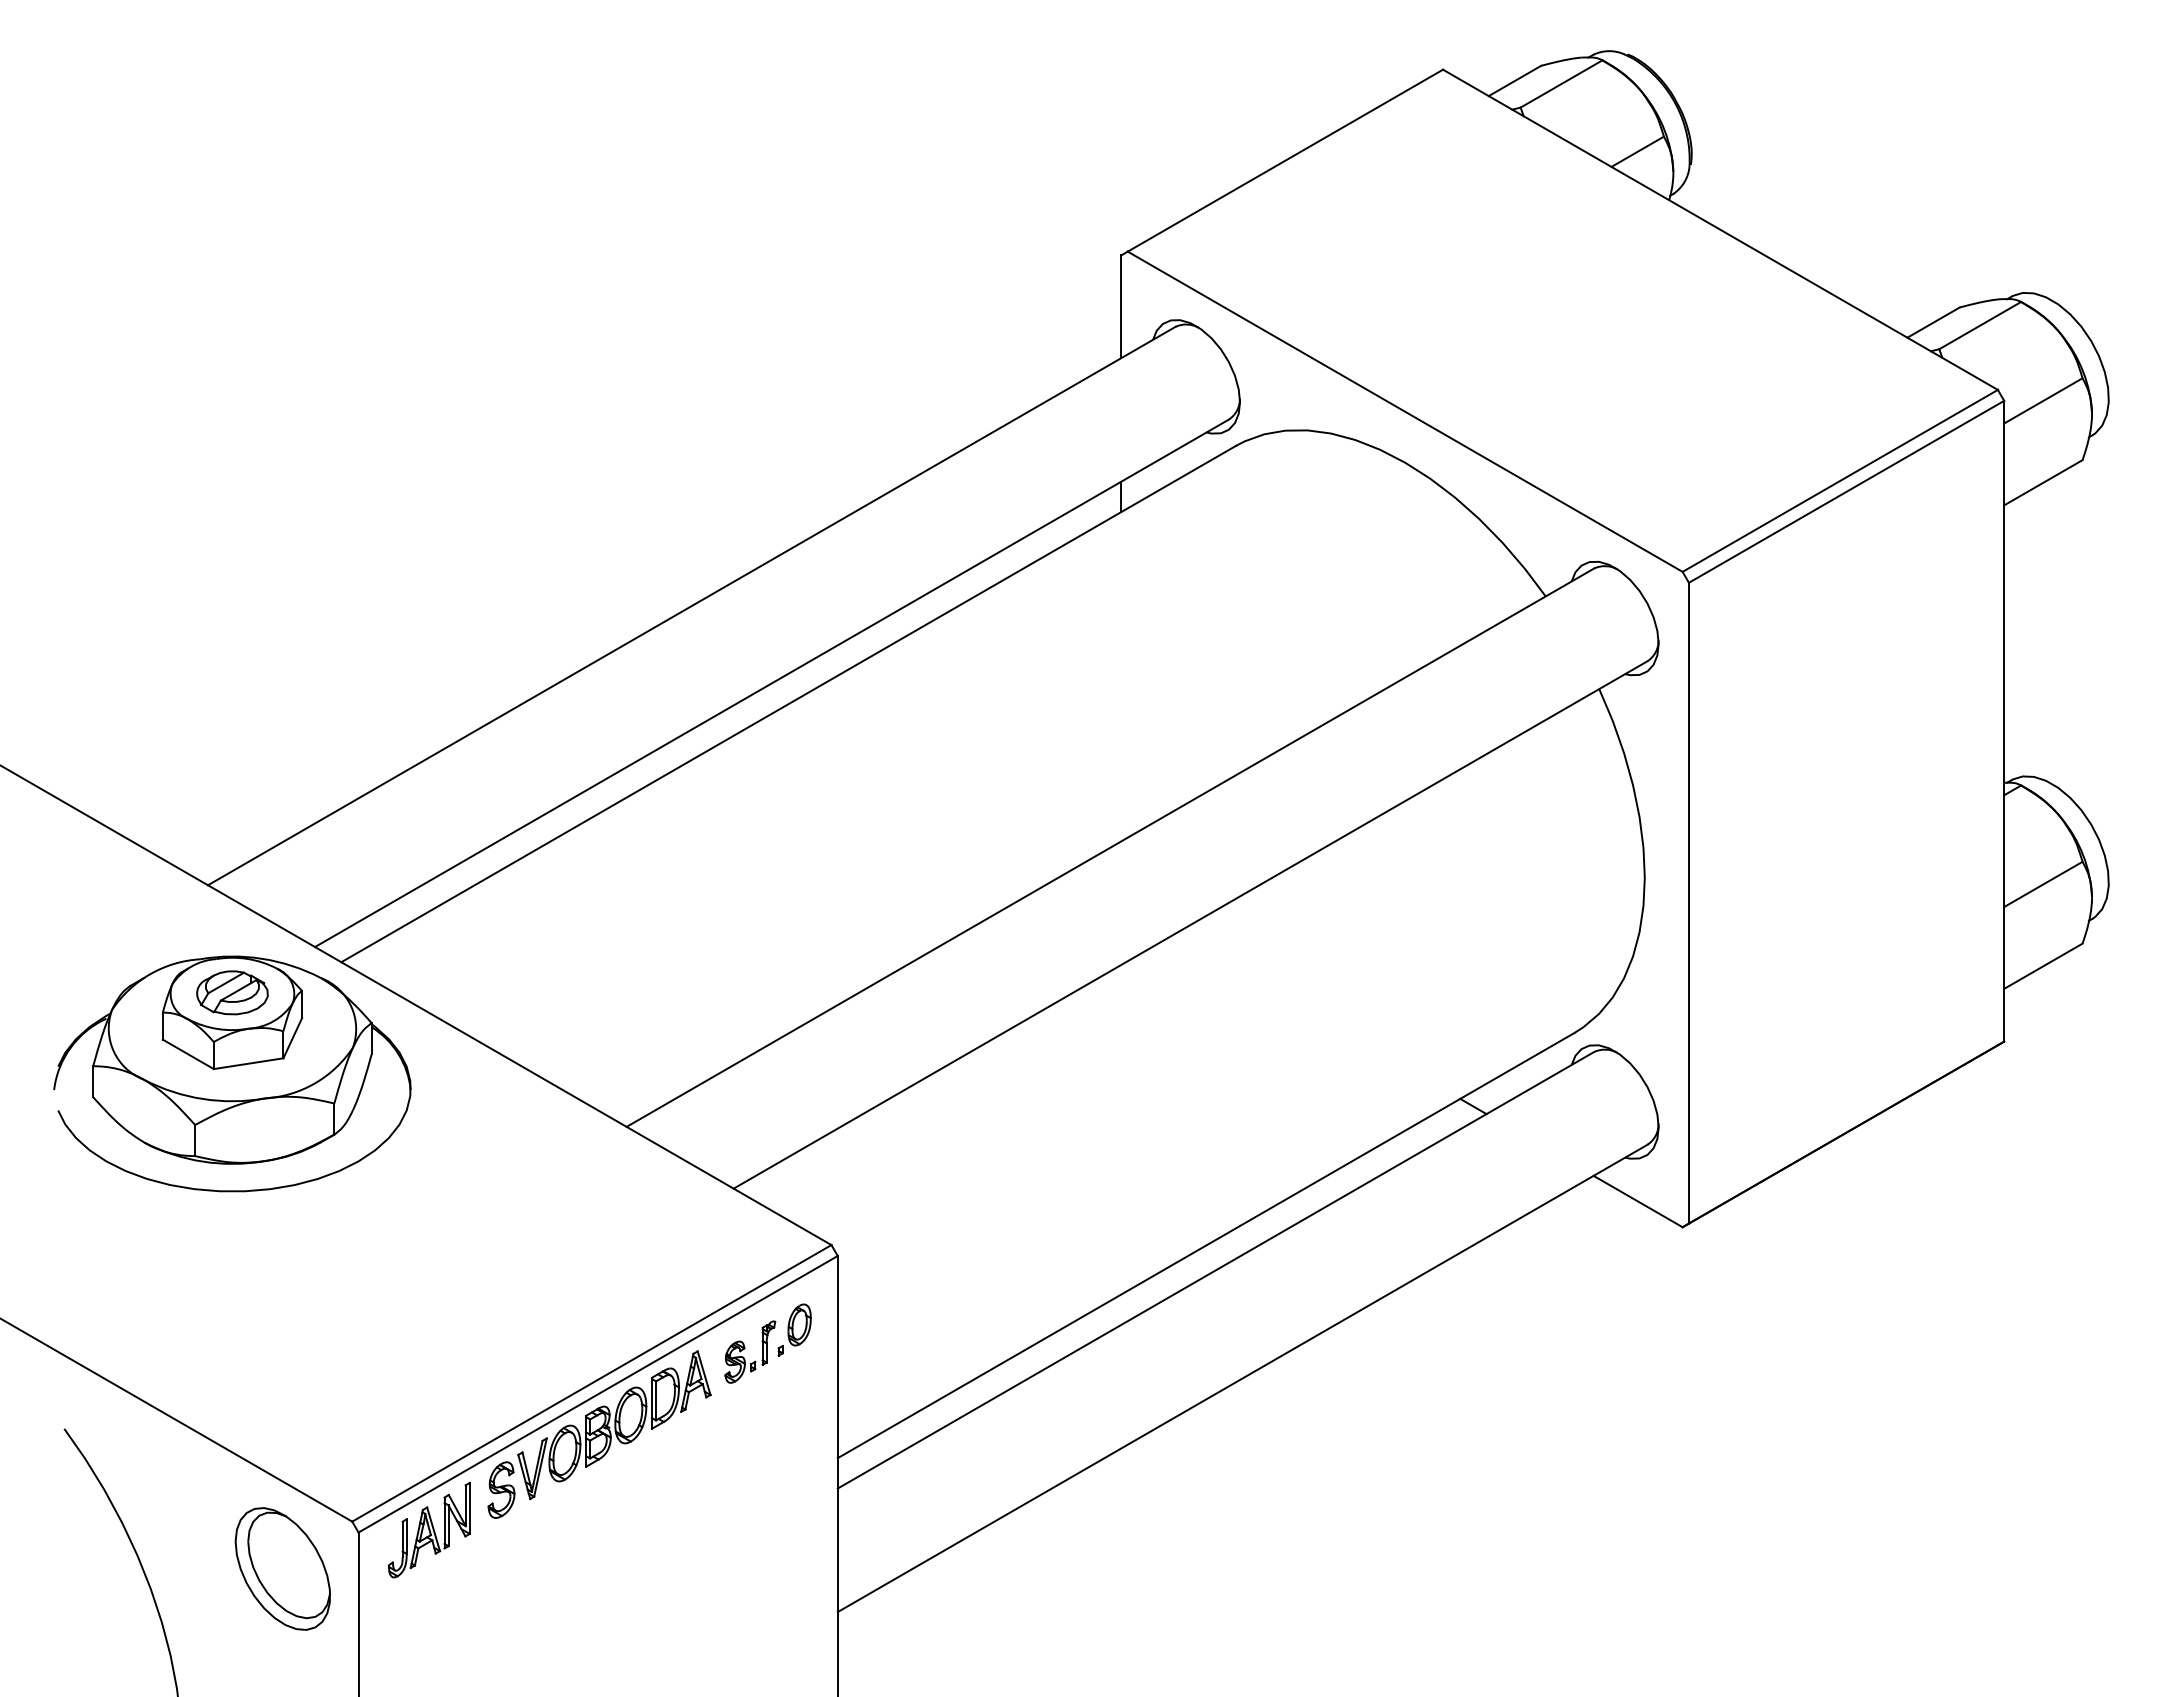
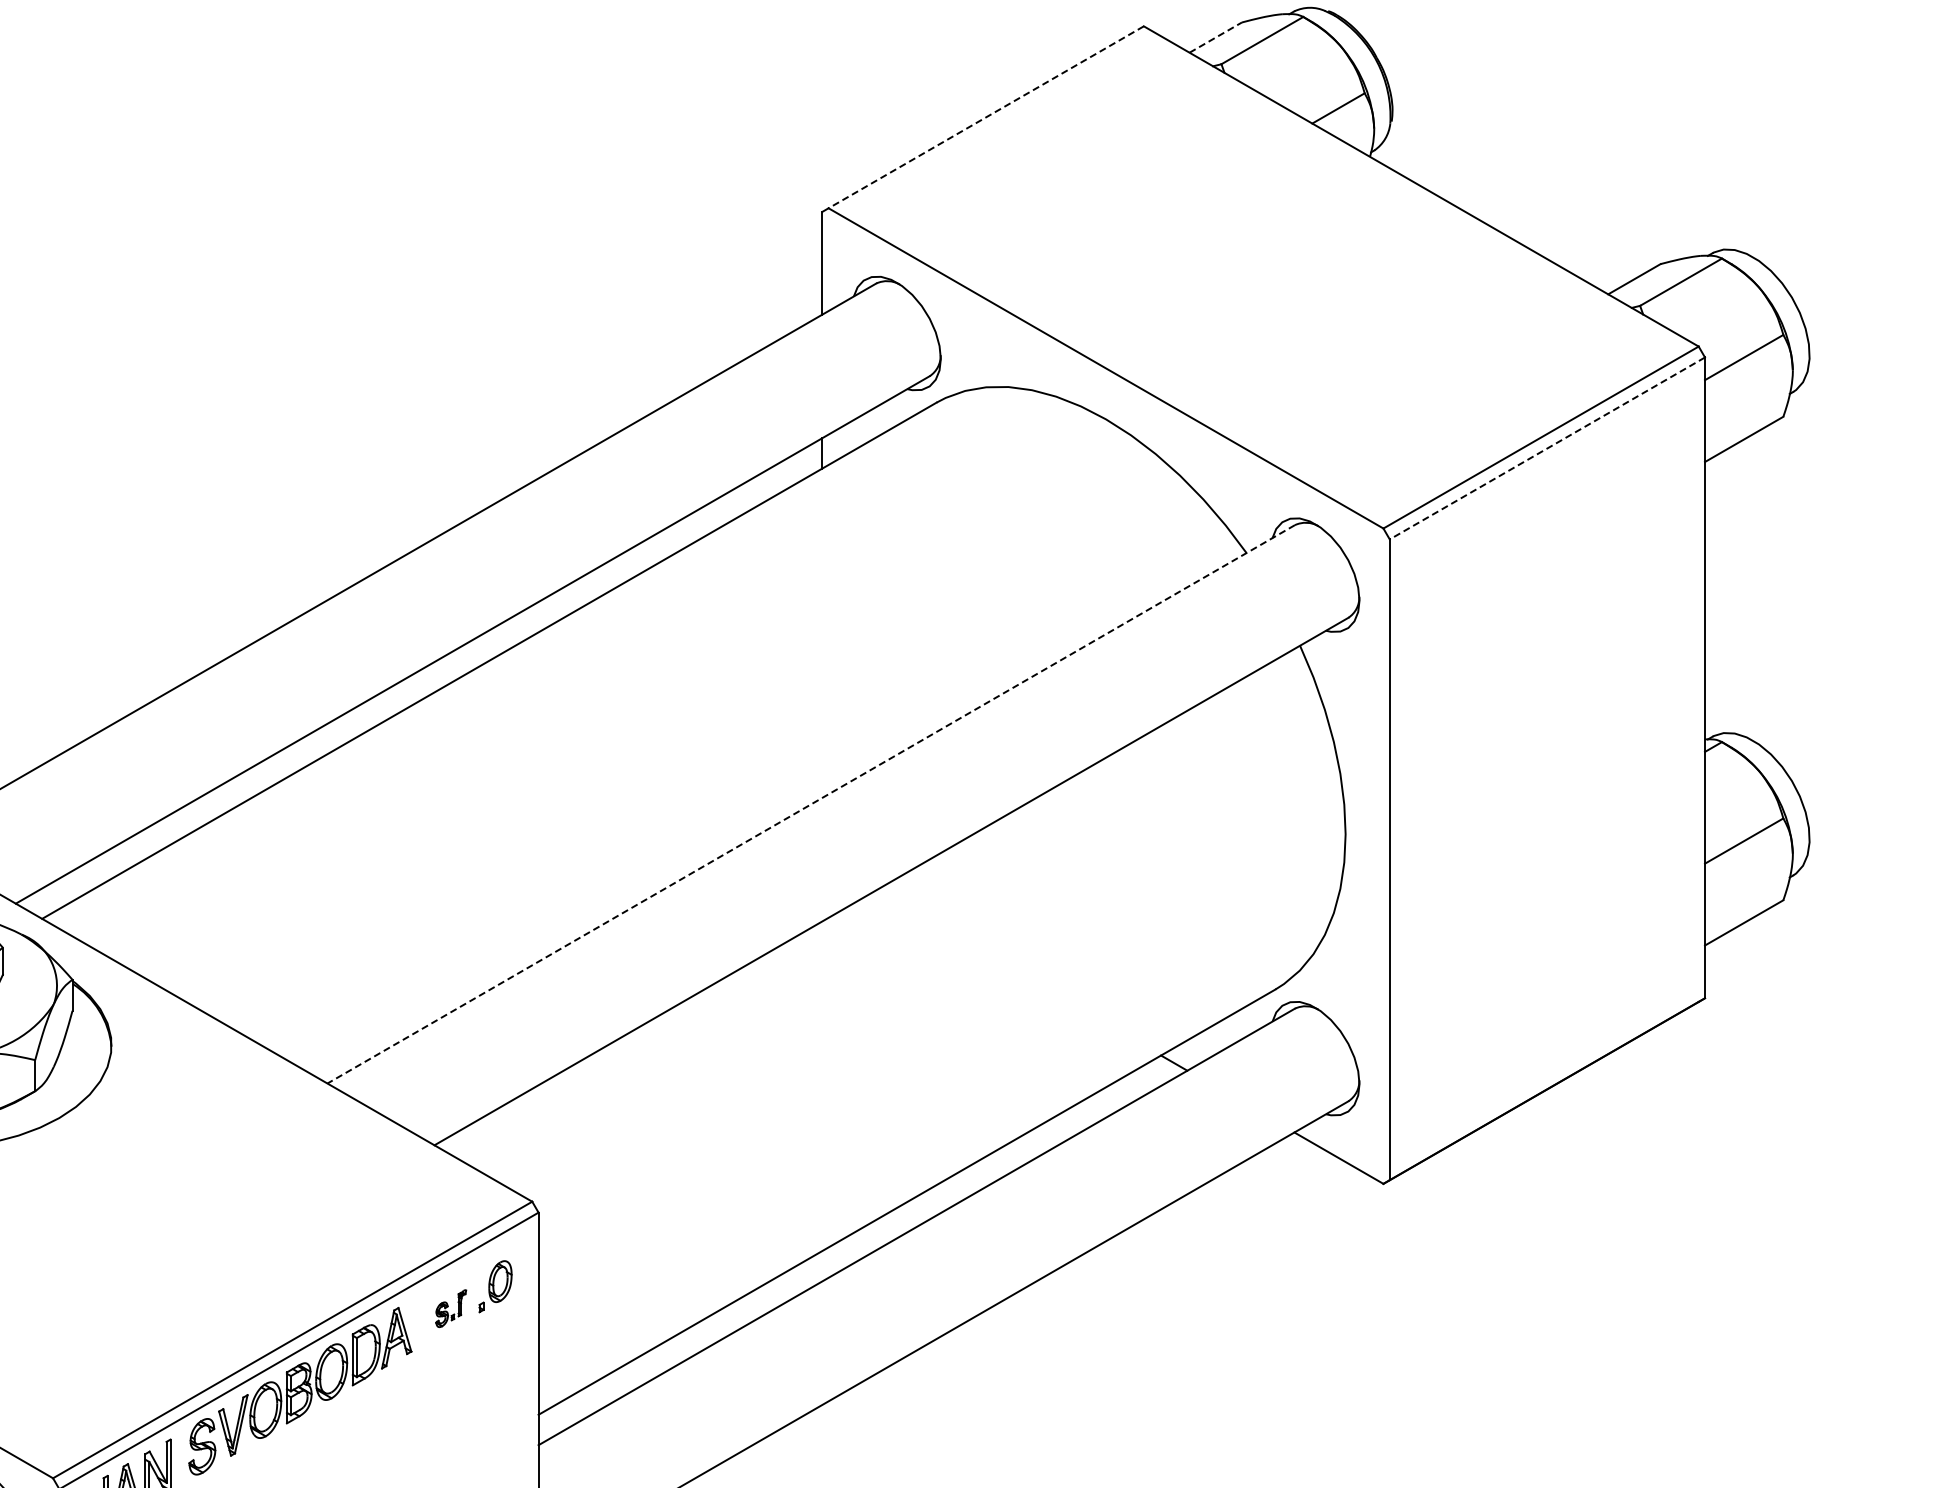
line: (1515, 80) -> (1216, 37), solid -> dashed
line: (1285, 160) -> (986, 117), solid -> dashed
line: (1846, 491) -> (1547, 448), solid -> dashed
line: (1110, 847) -> (811, 804), solid -> dashed
part: (750, 1351) -> (451, 1308), size x0.6

